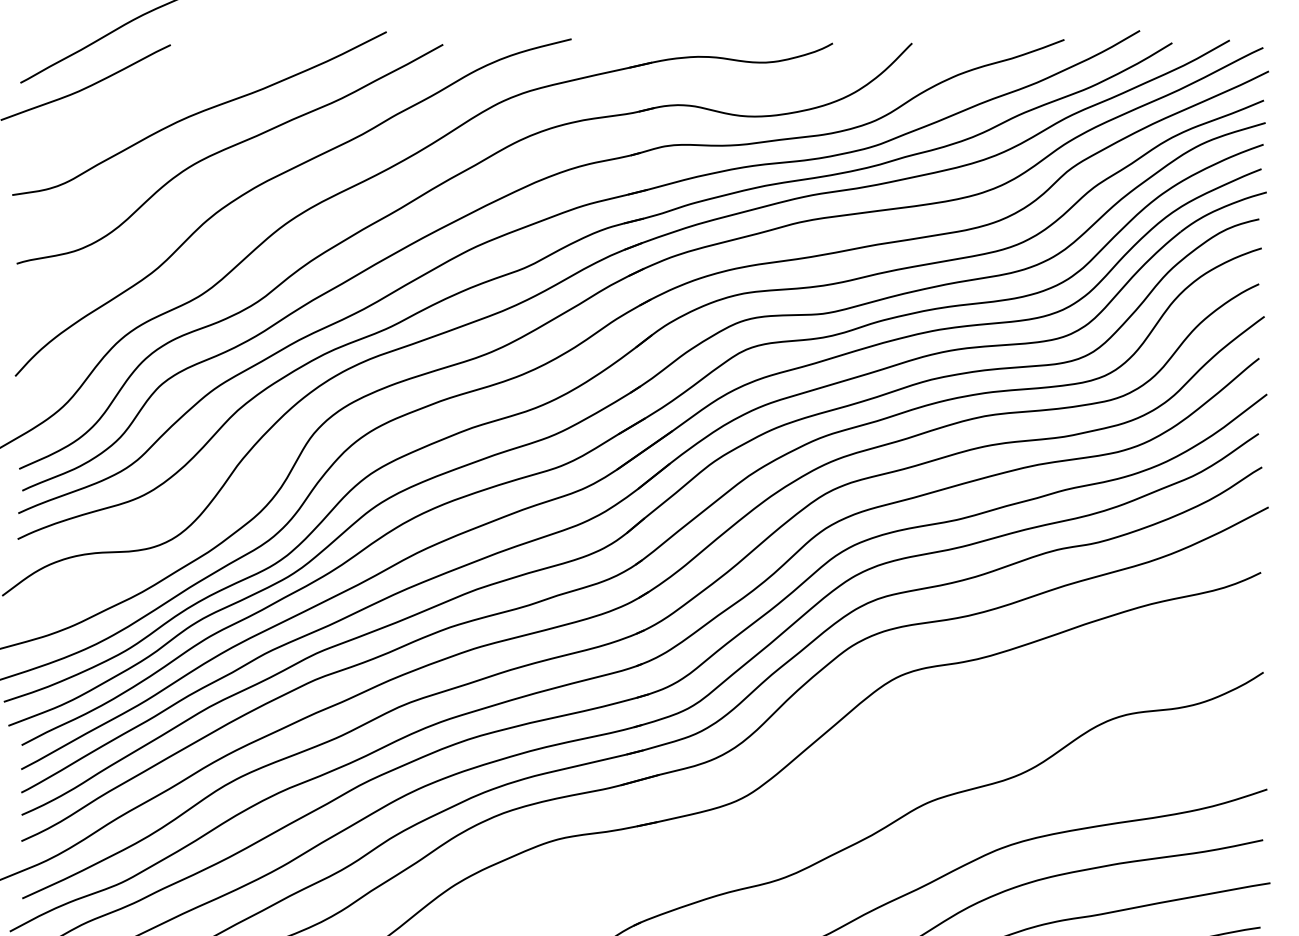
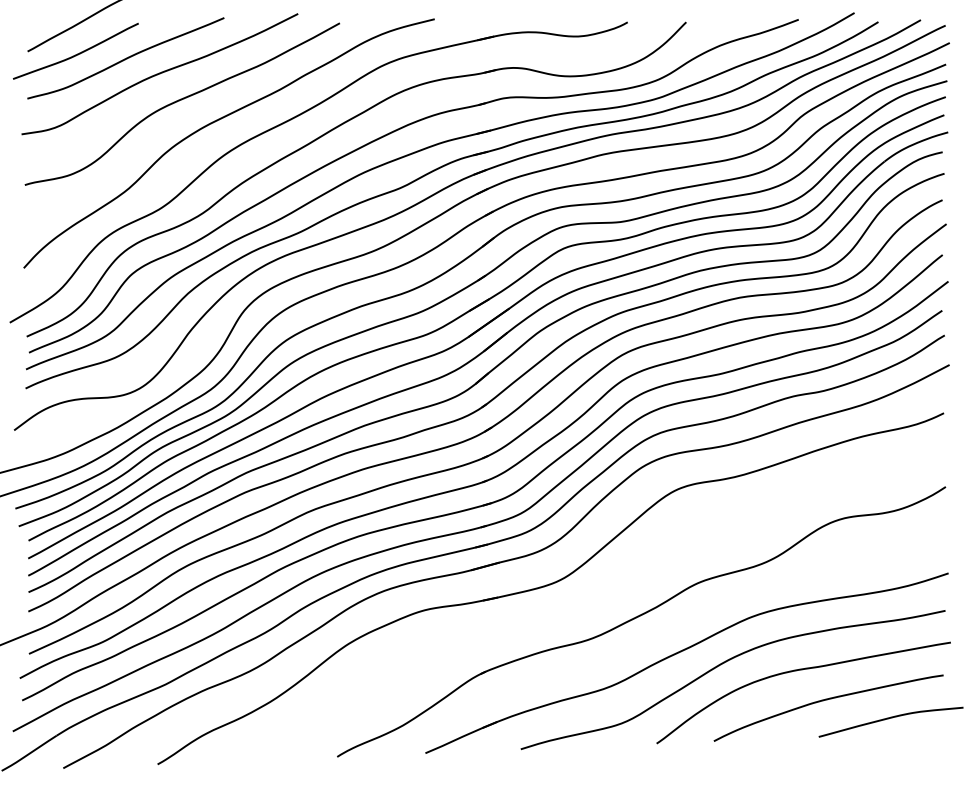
curve: (152, 92) -> (125, 58), added

